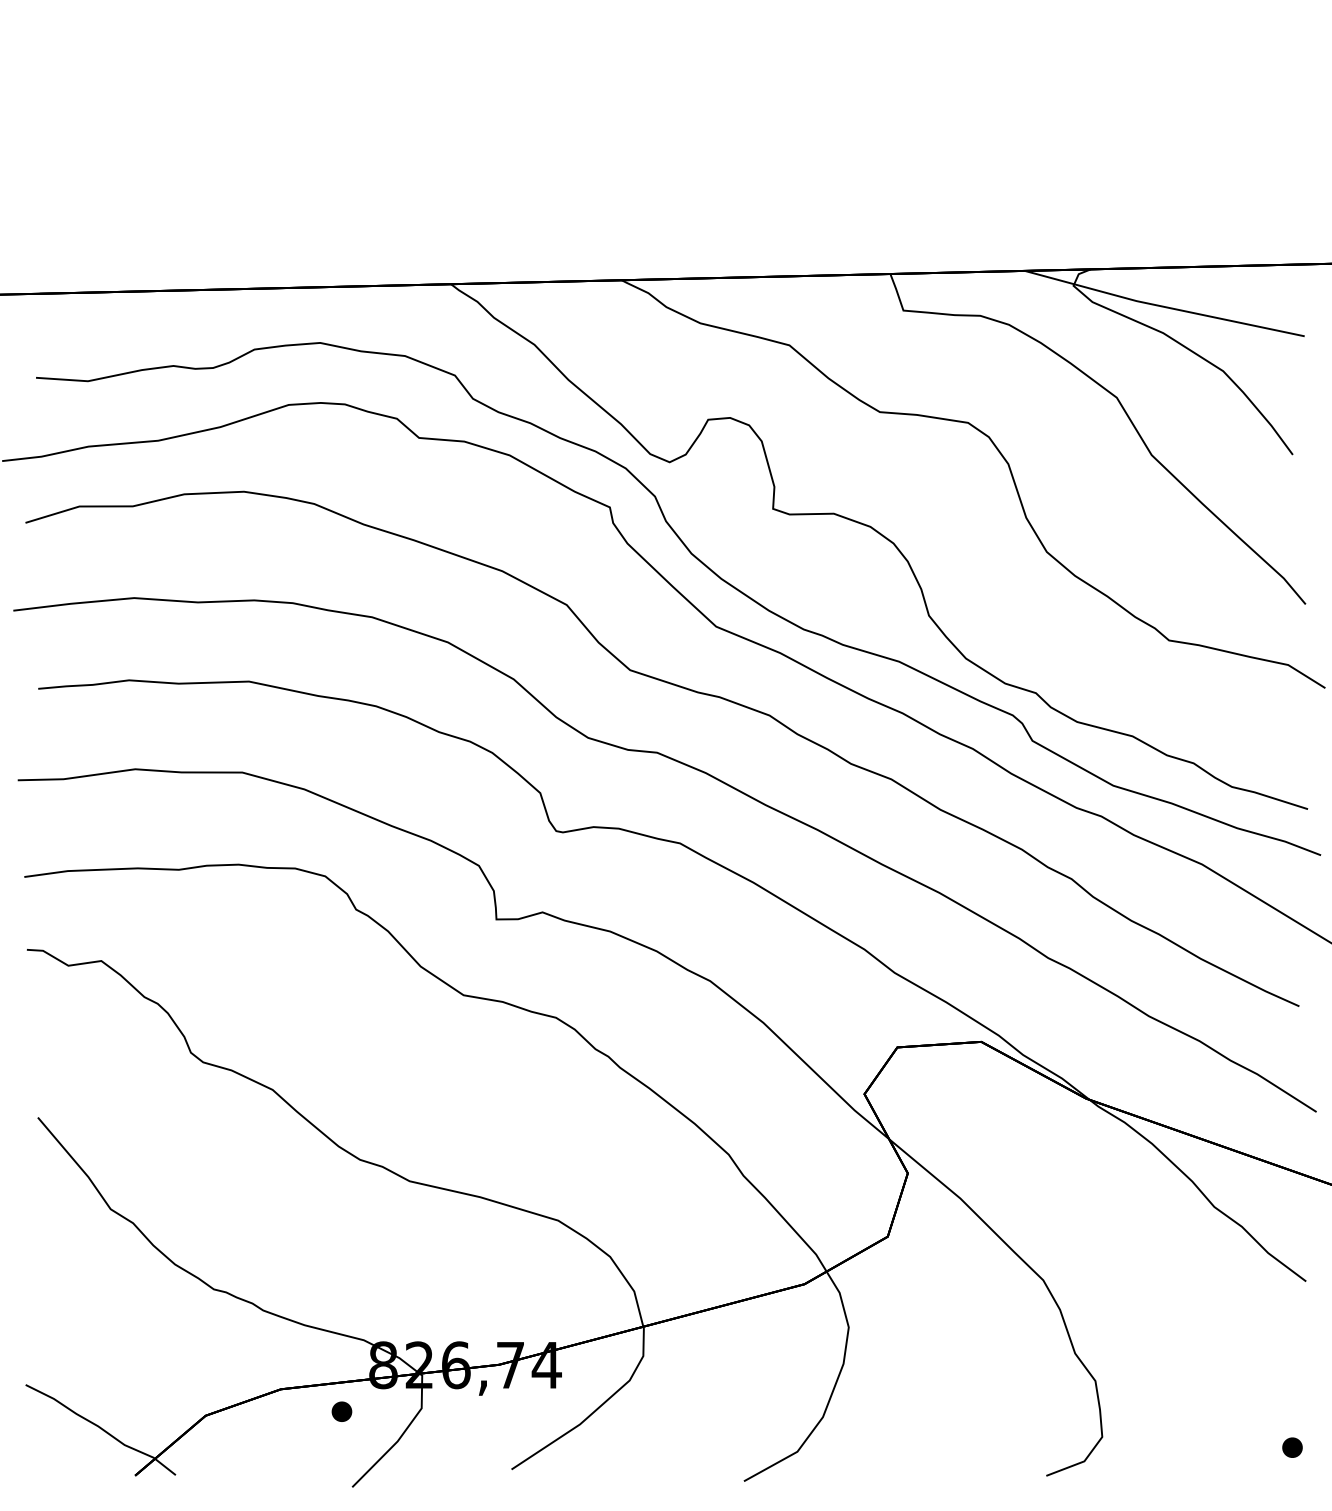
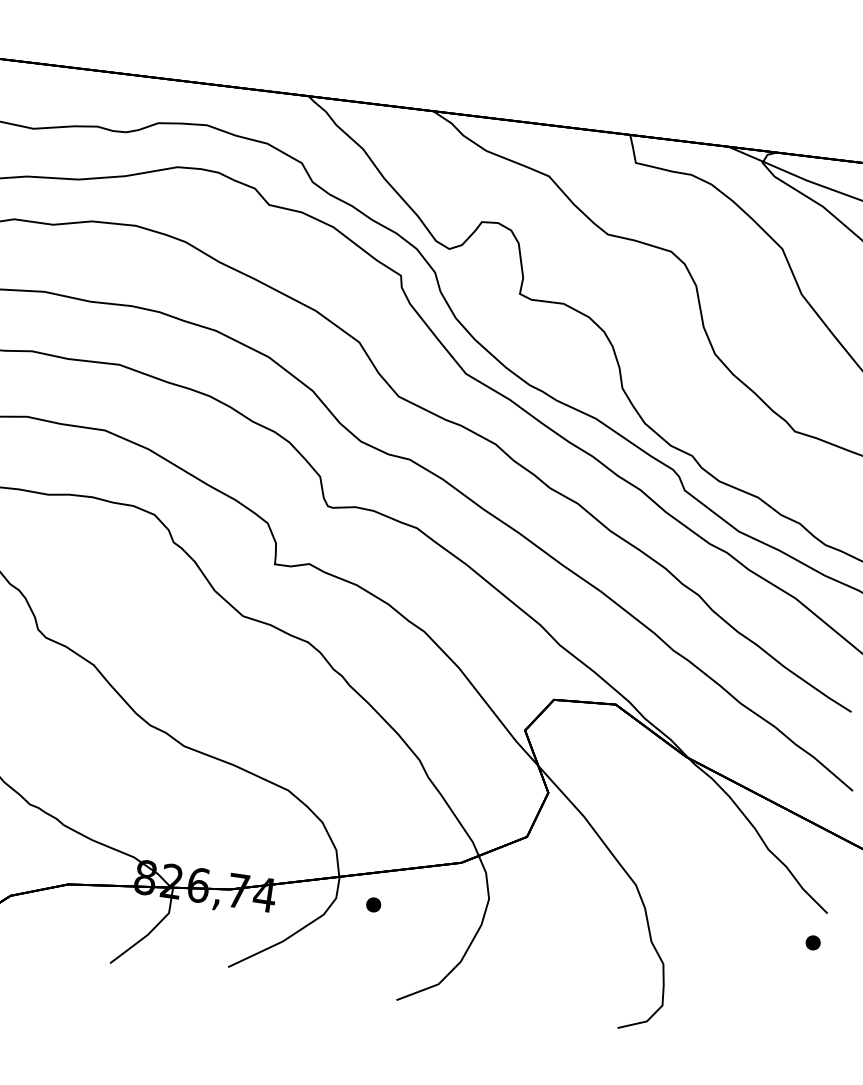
part: (341, 1411) -> (373, 904), moved
part: (1292, 1447) -> (813, 942), moved

